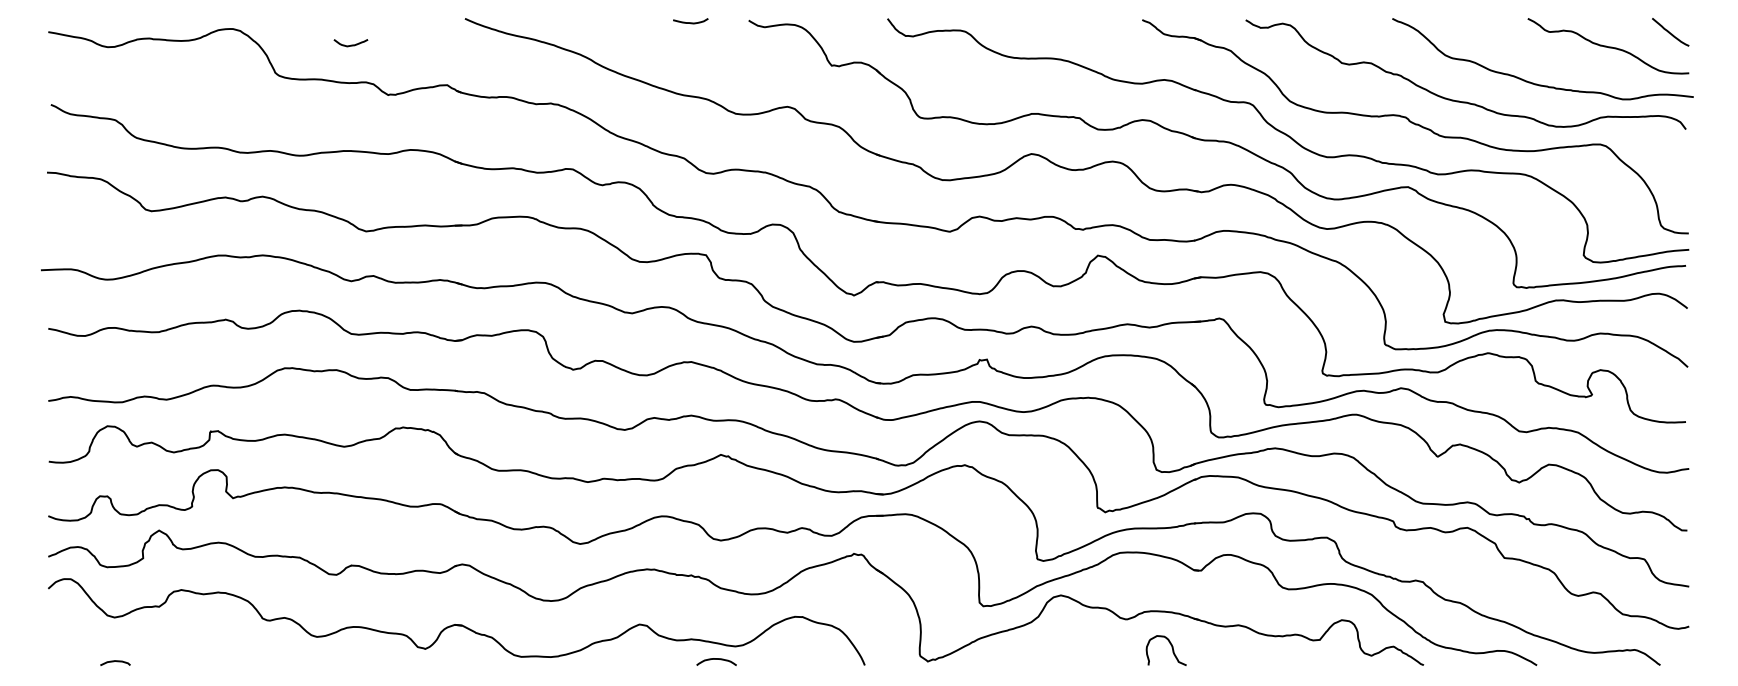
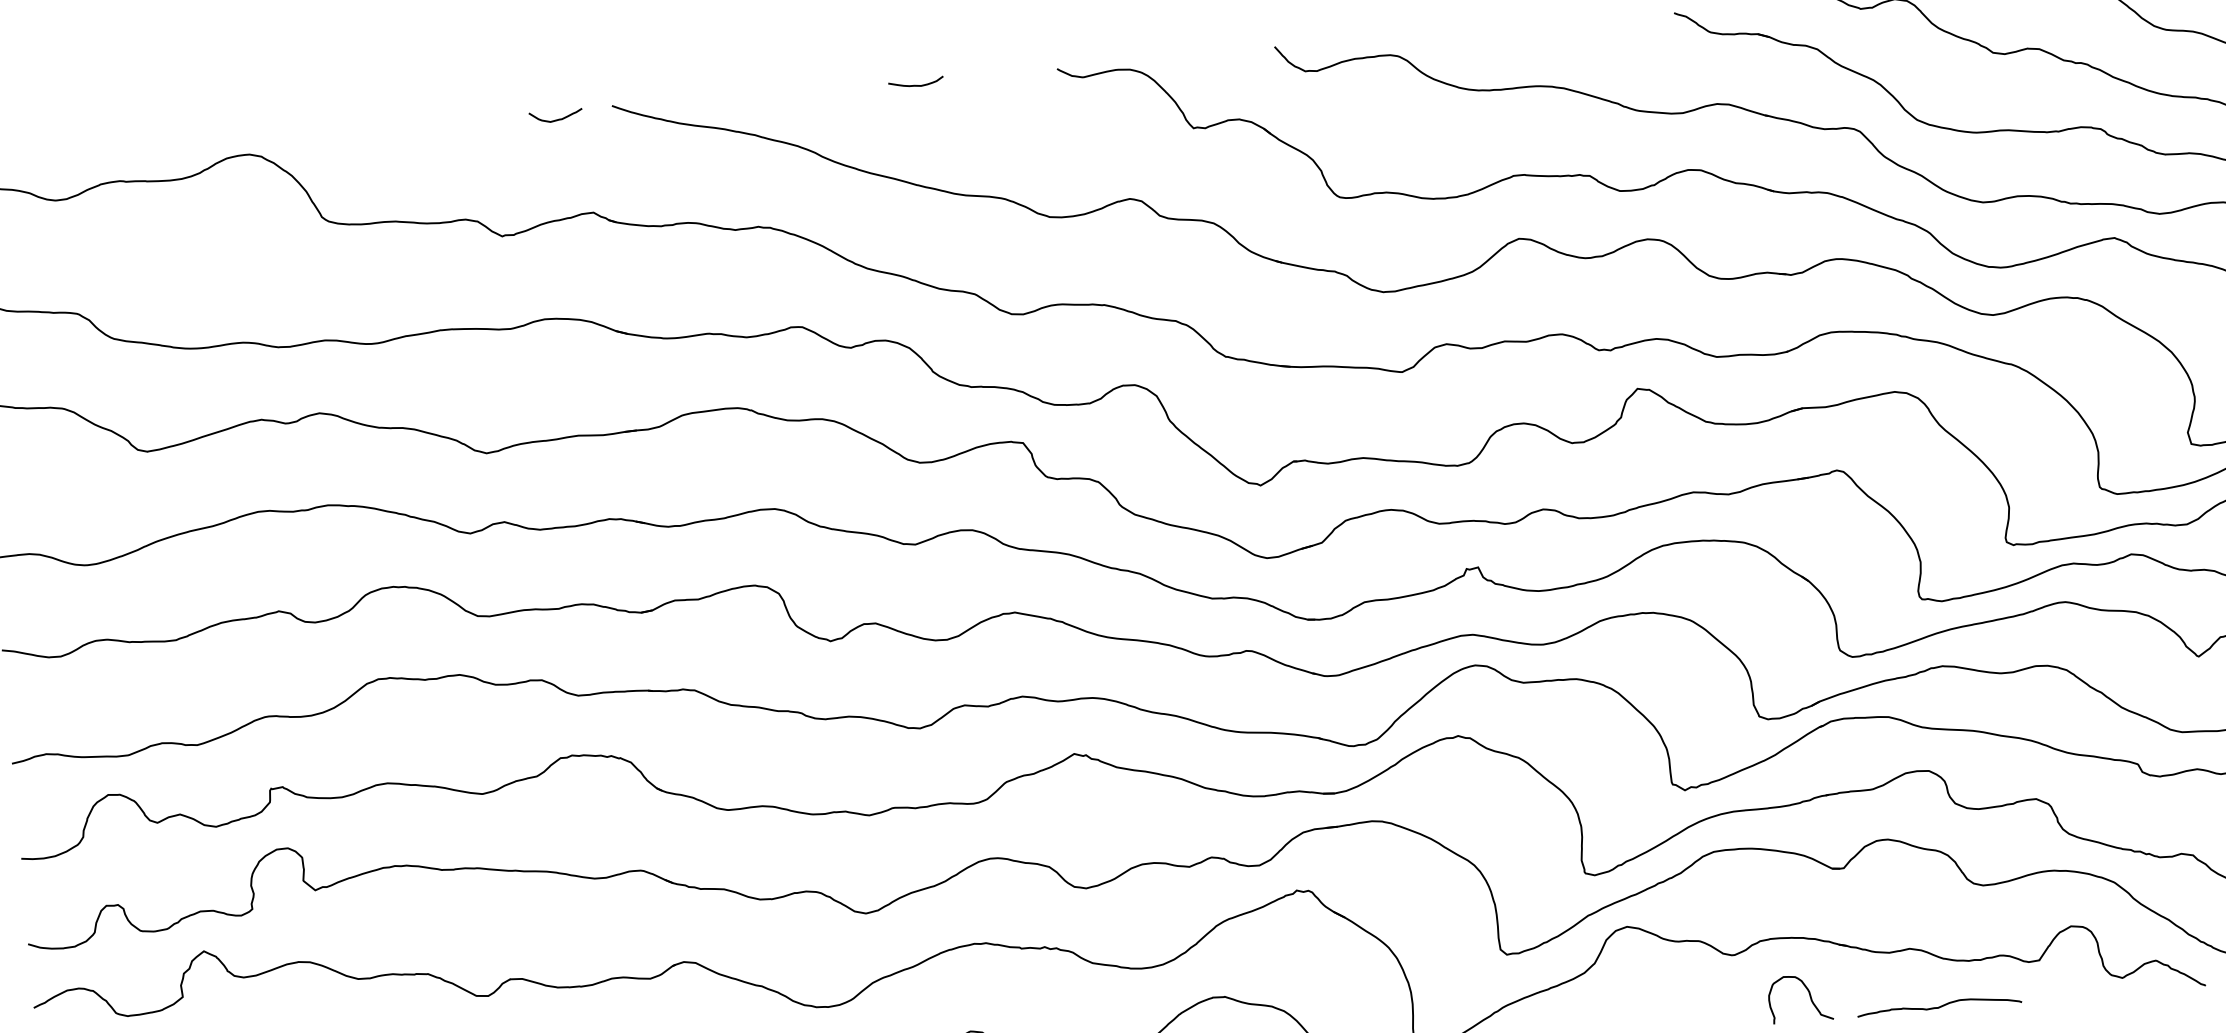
curve: (690, 22) -> (915, 84), moved
curve: (351, 44) -> (556, 118), moved
curve: (1254, 662) -> (1939, 1004), added

